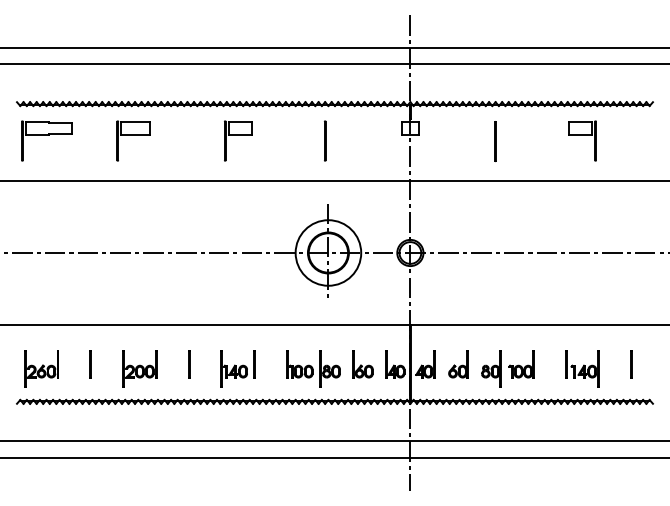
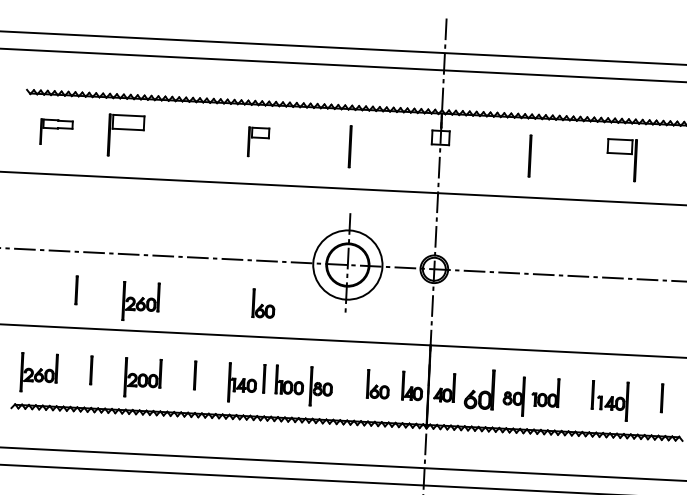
part: (46, 140) -> (56, 131), size x0.6
part: (133, 140) -> (125, 135), moved
part: (238, 140) -> (258, 141), size x0.7
line: (73, 289) -> (76, 290), added
part: (250, 293) -> (263, 303), added
part: (134, 296) -> (140, 300), added
part: (458, 364) -> (479, 389), size x1.4
part: (313, 368) -> (303, 385), moved

